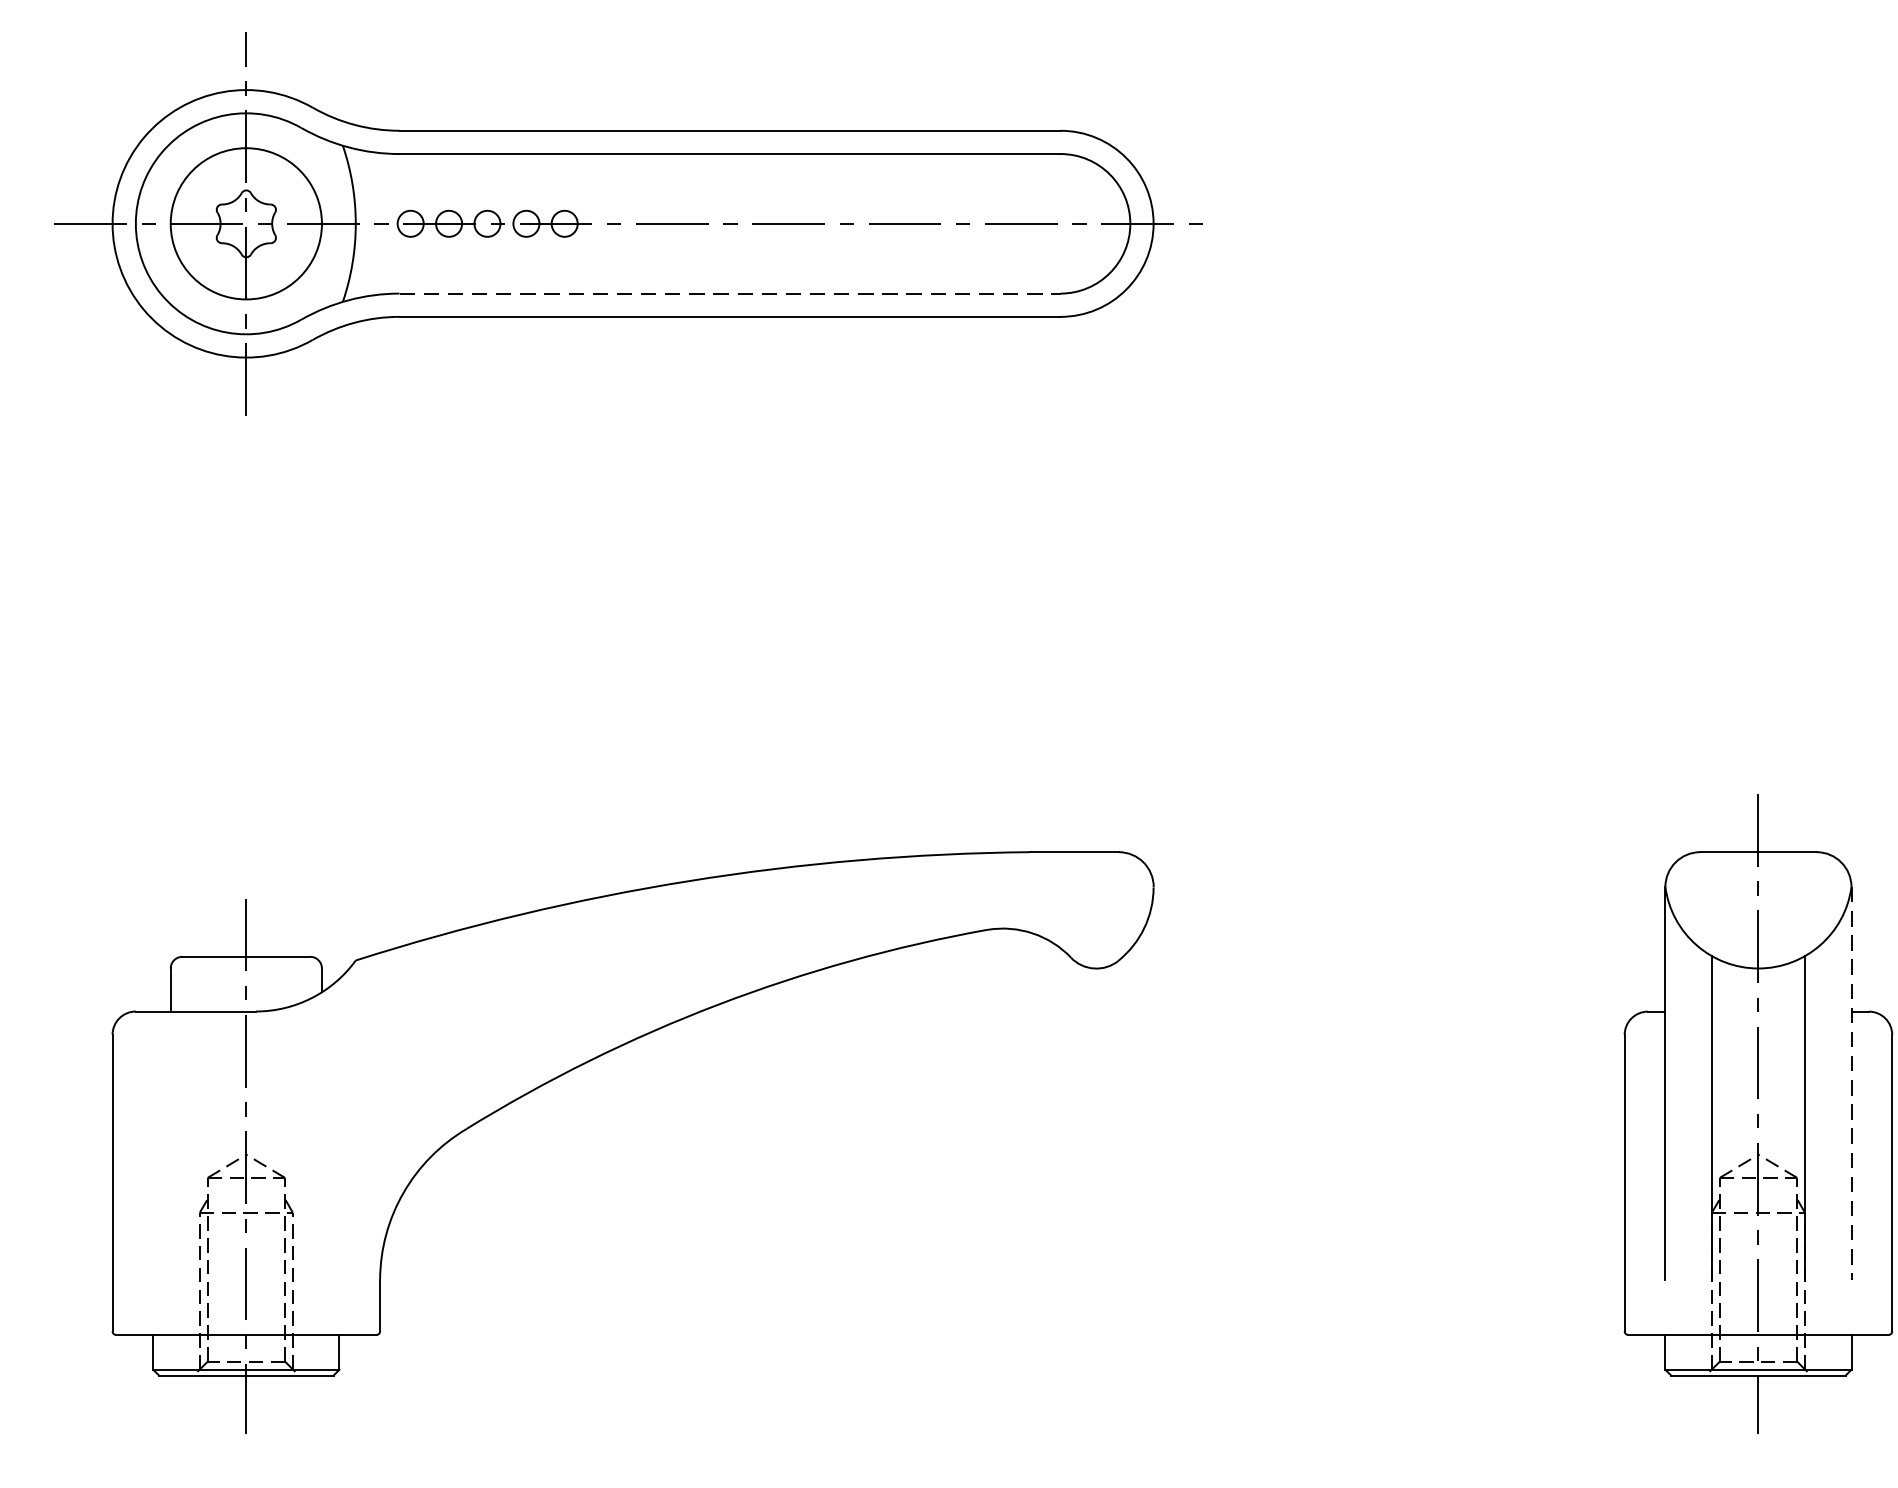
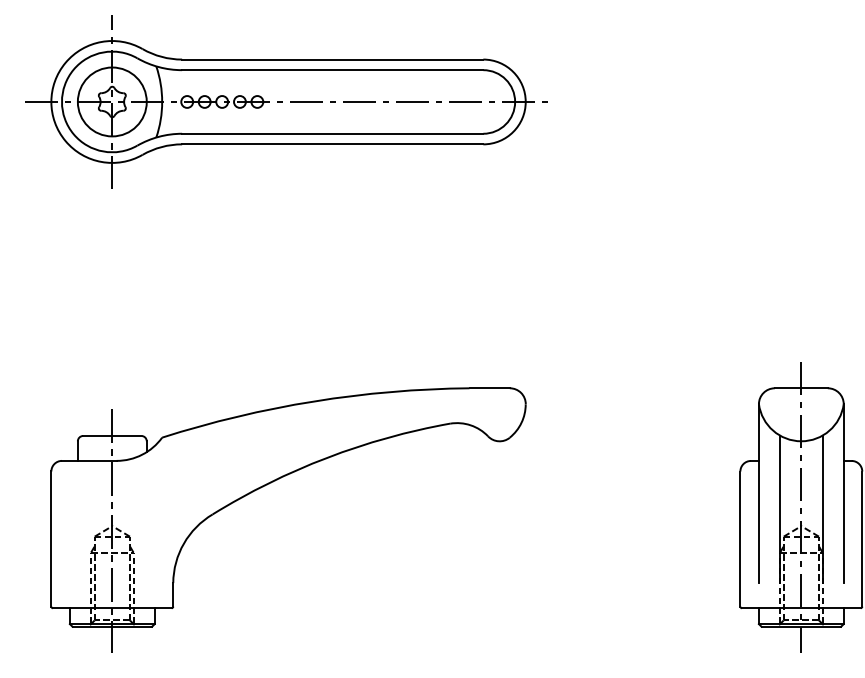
line: (729, 293) -> (332, 133), dashed -> solid
line: (1850, 1085) -> (843, 494), dashed -> solid

